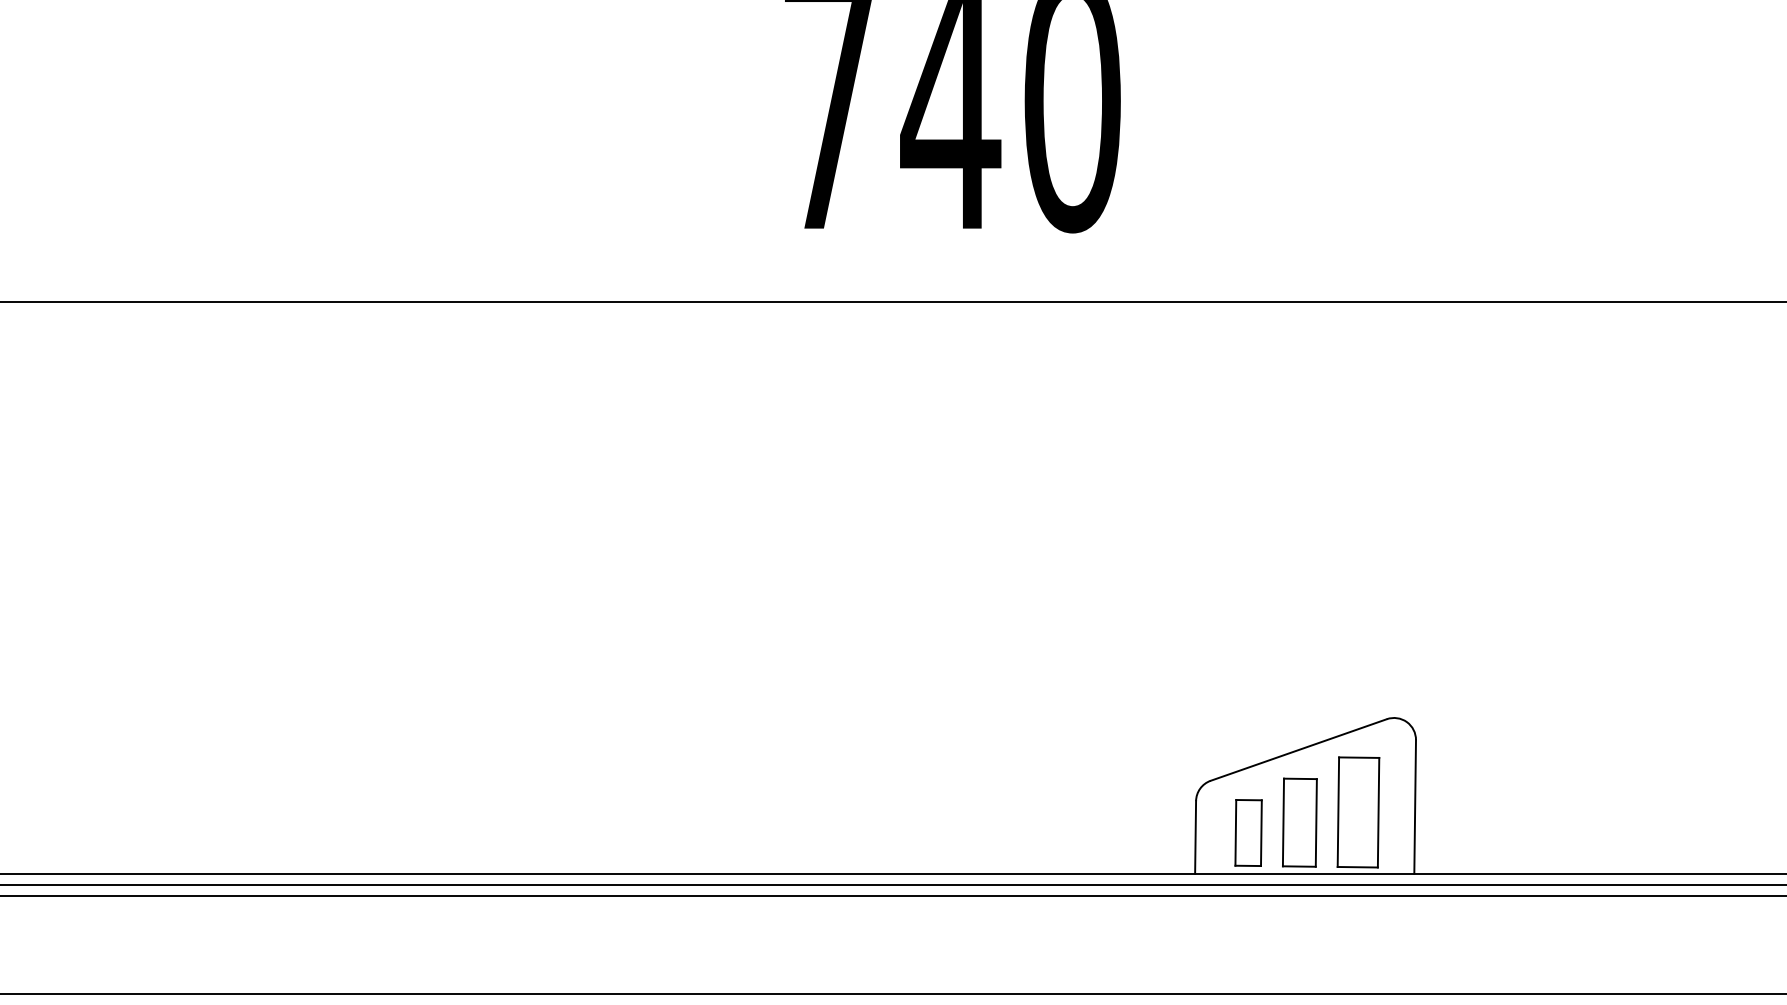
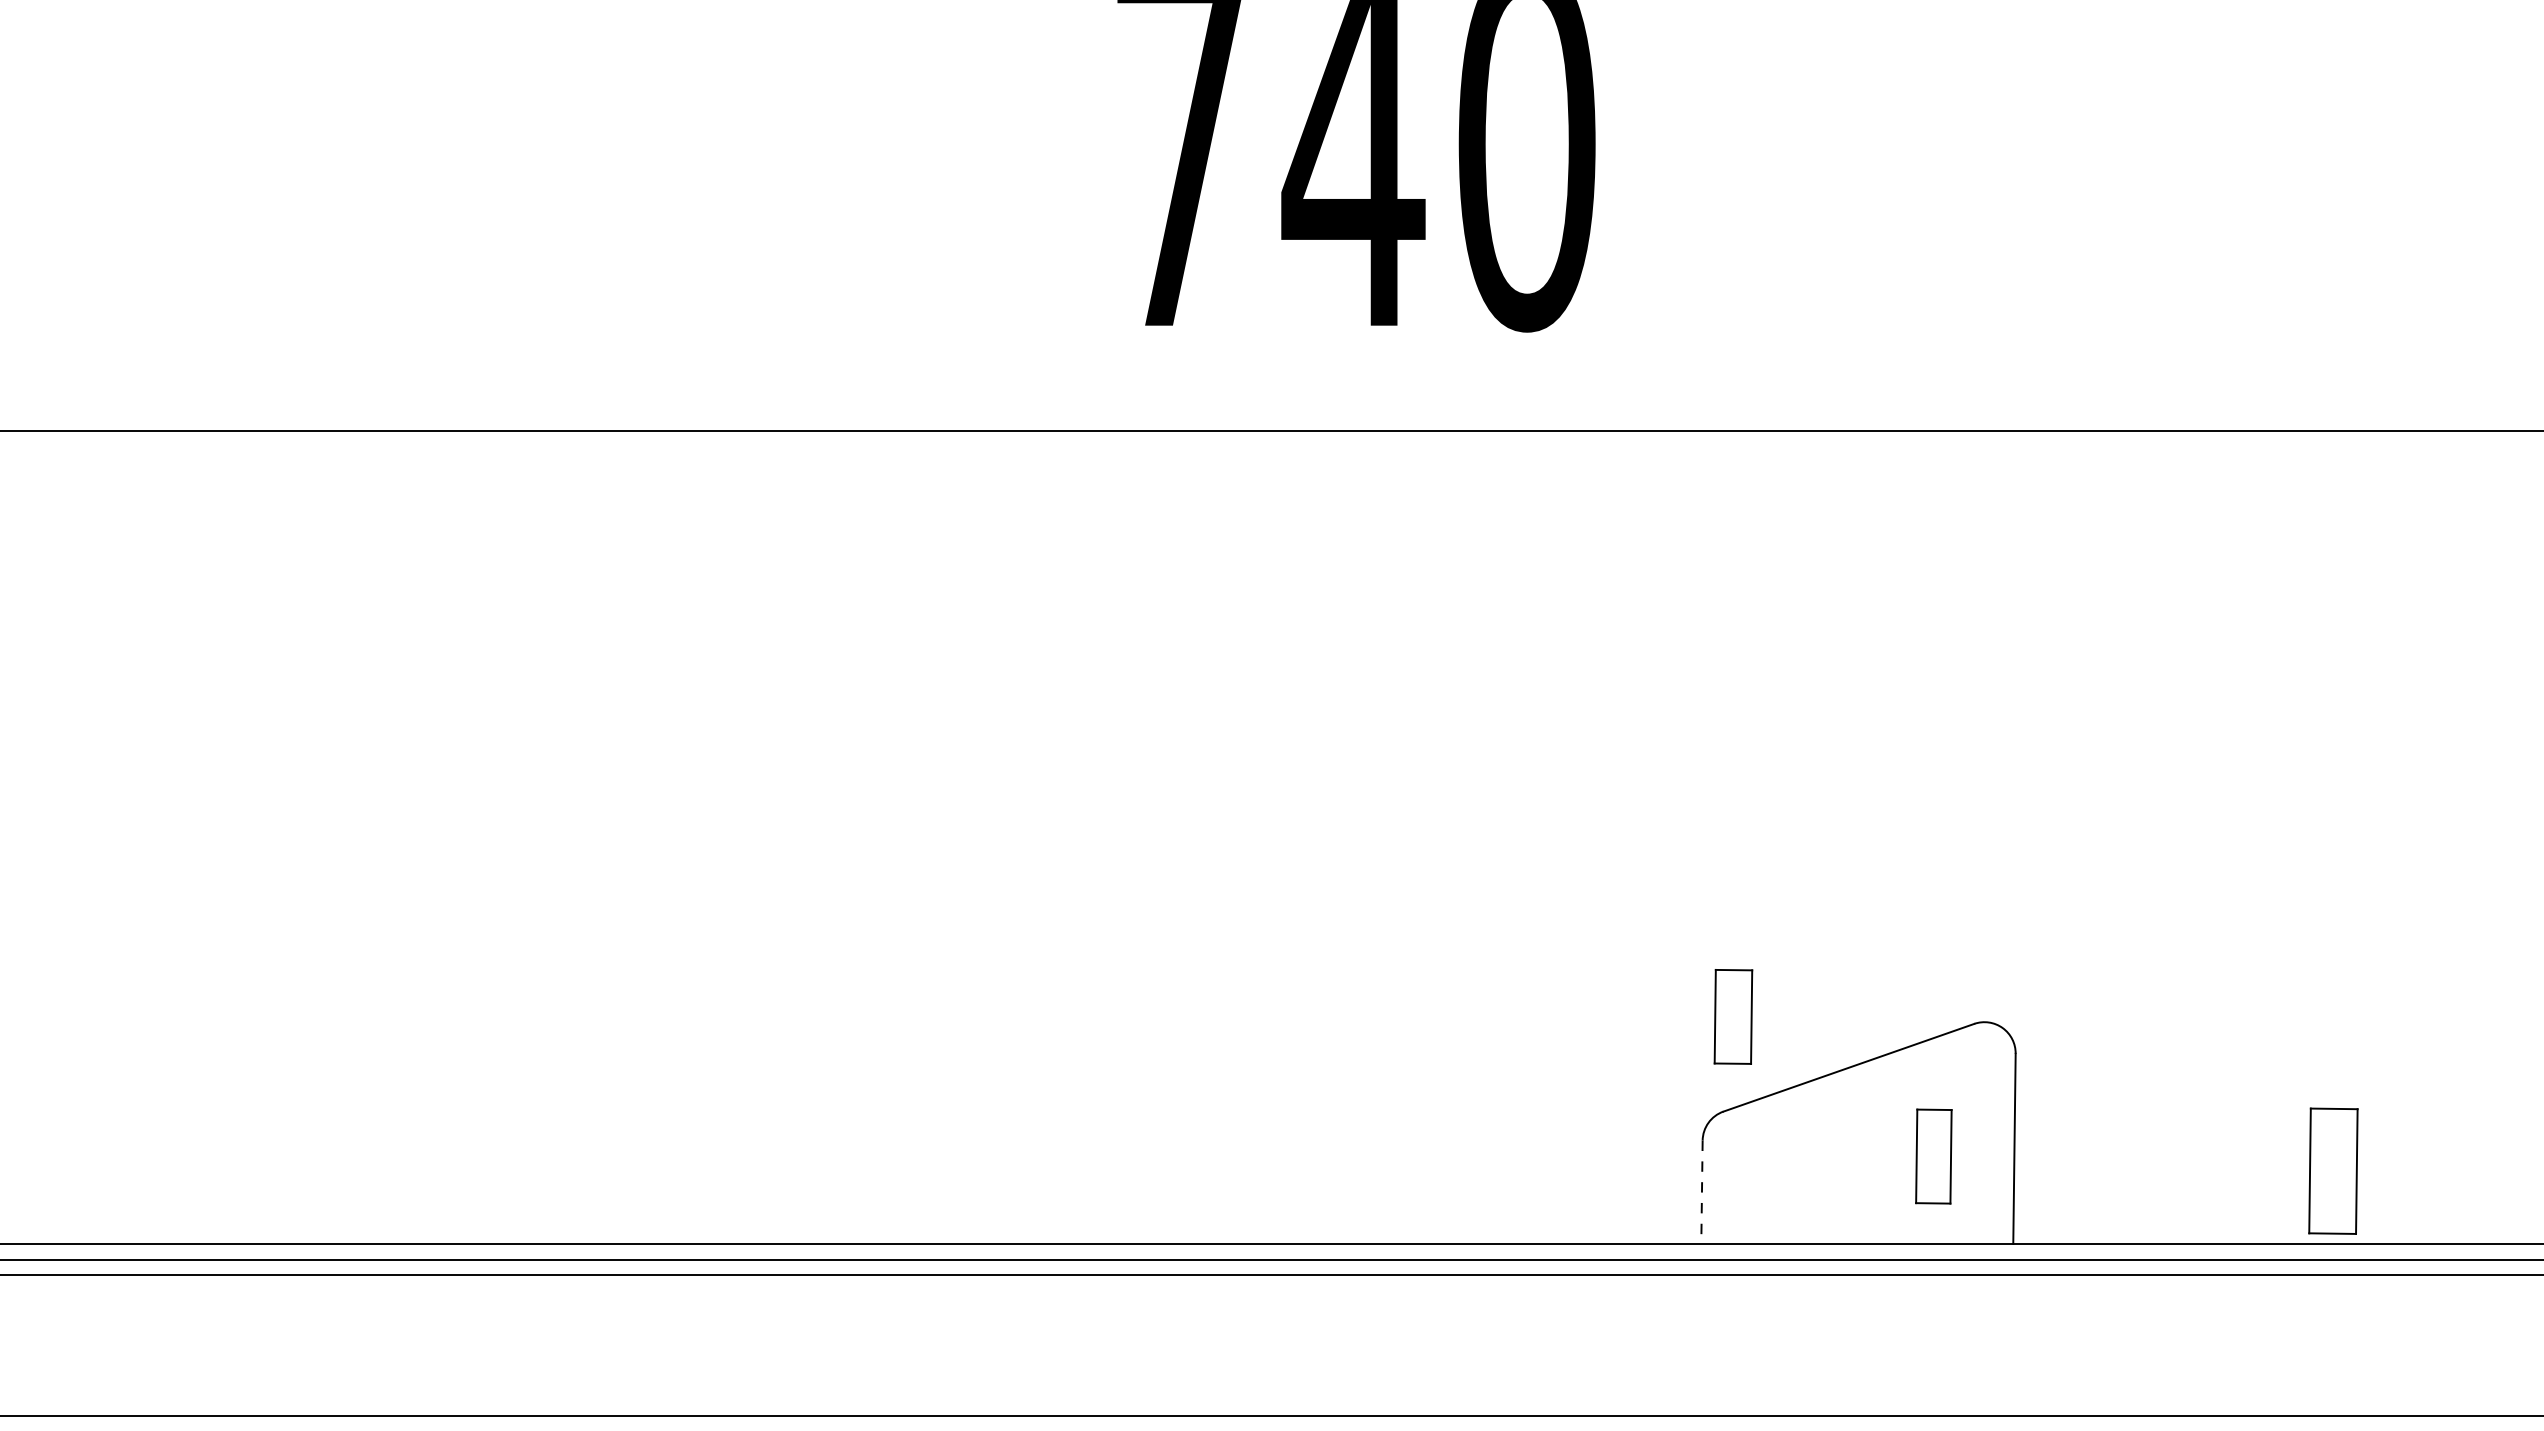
part: (1358, 812) -> (1933, 1156), size x0.6
part: (1299, 822) -> (2333, 1170), moved
part: (1248, 832) -> (1733, 1016), moved
line: (1195, 837) -> (1701, 1192), solid -> dashed

